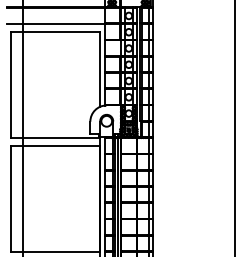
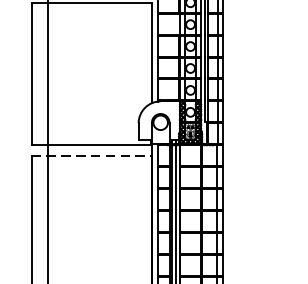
line: (55, 146) -> (91, 156), solid -> dashed

